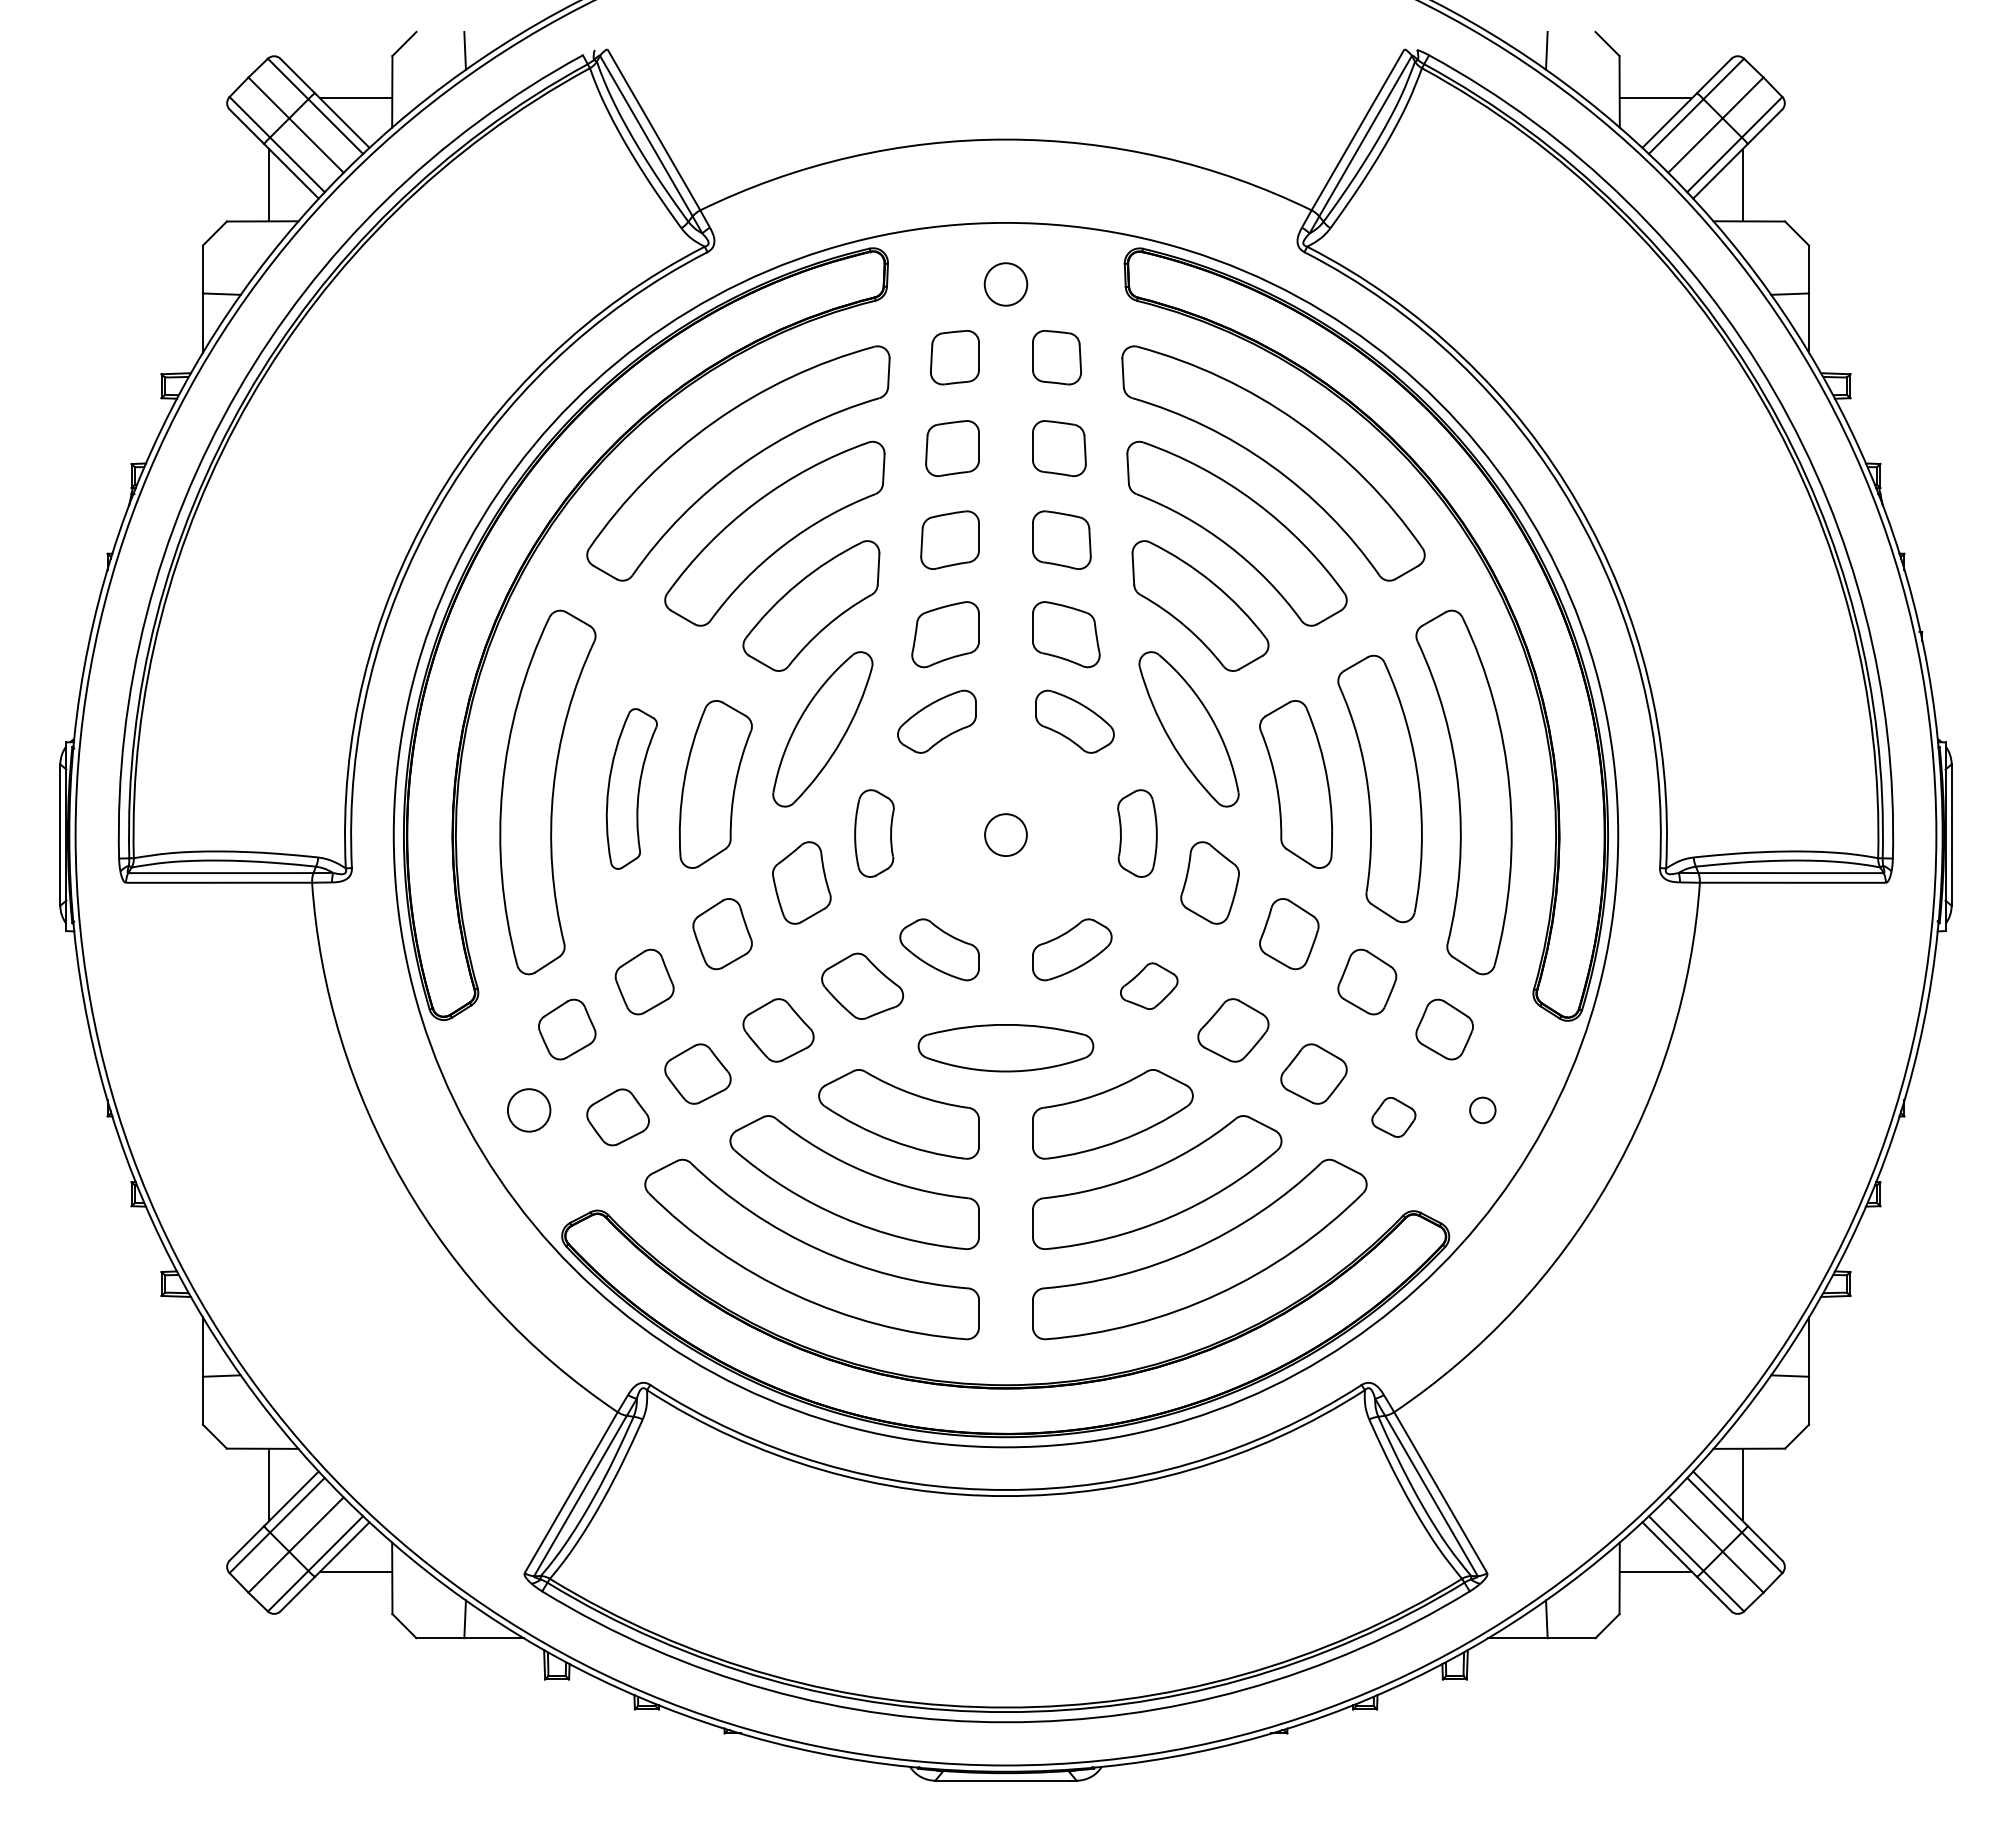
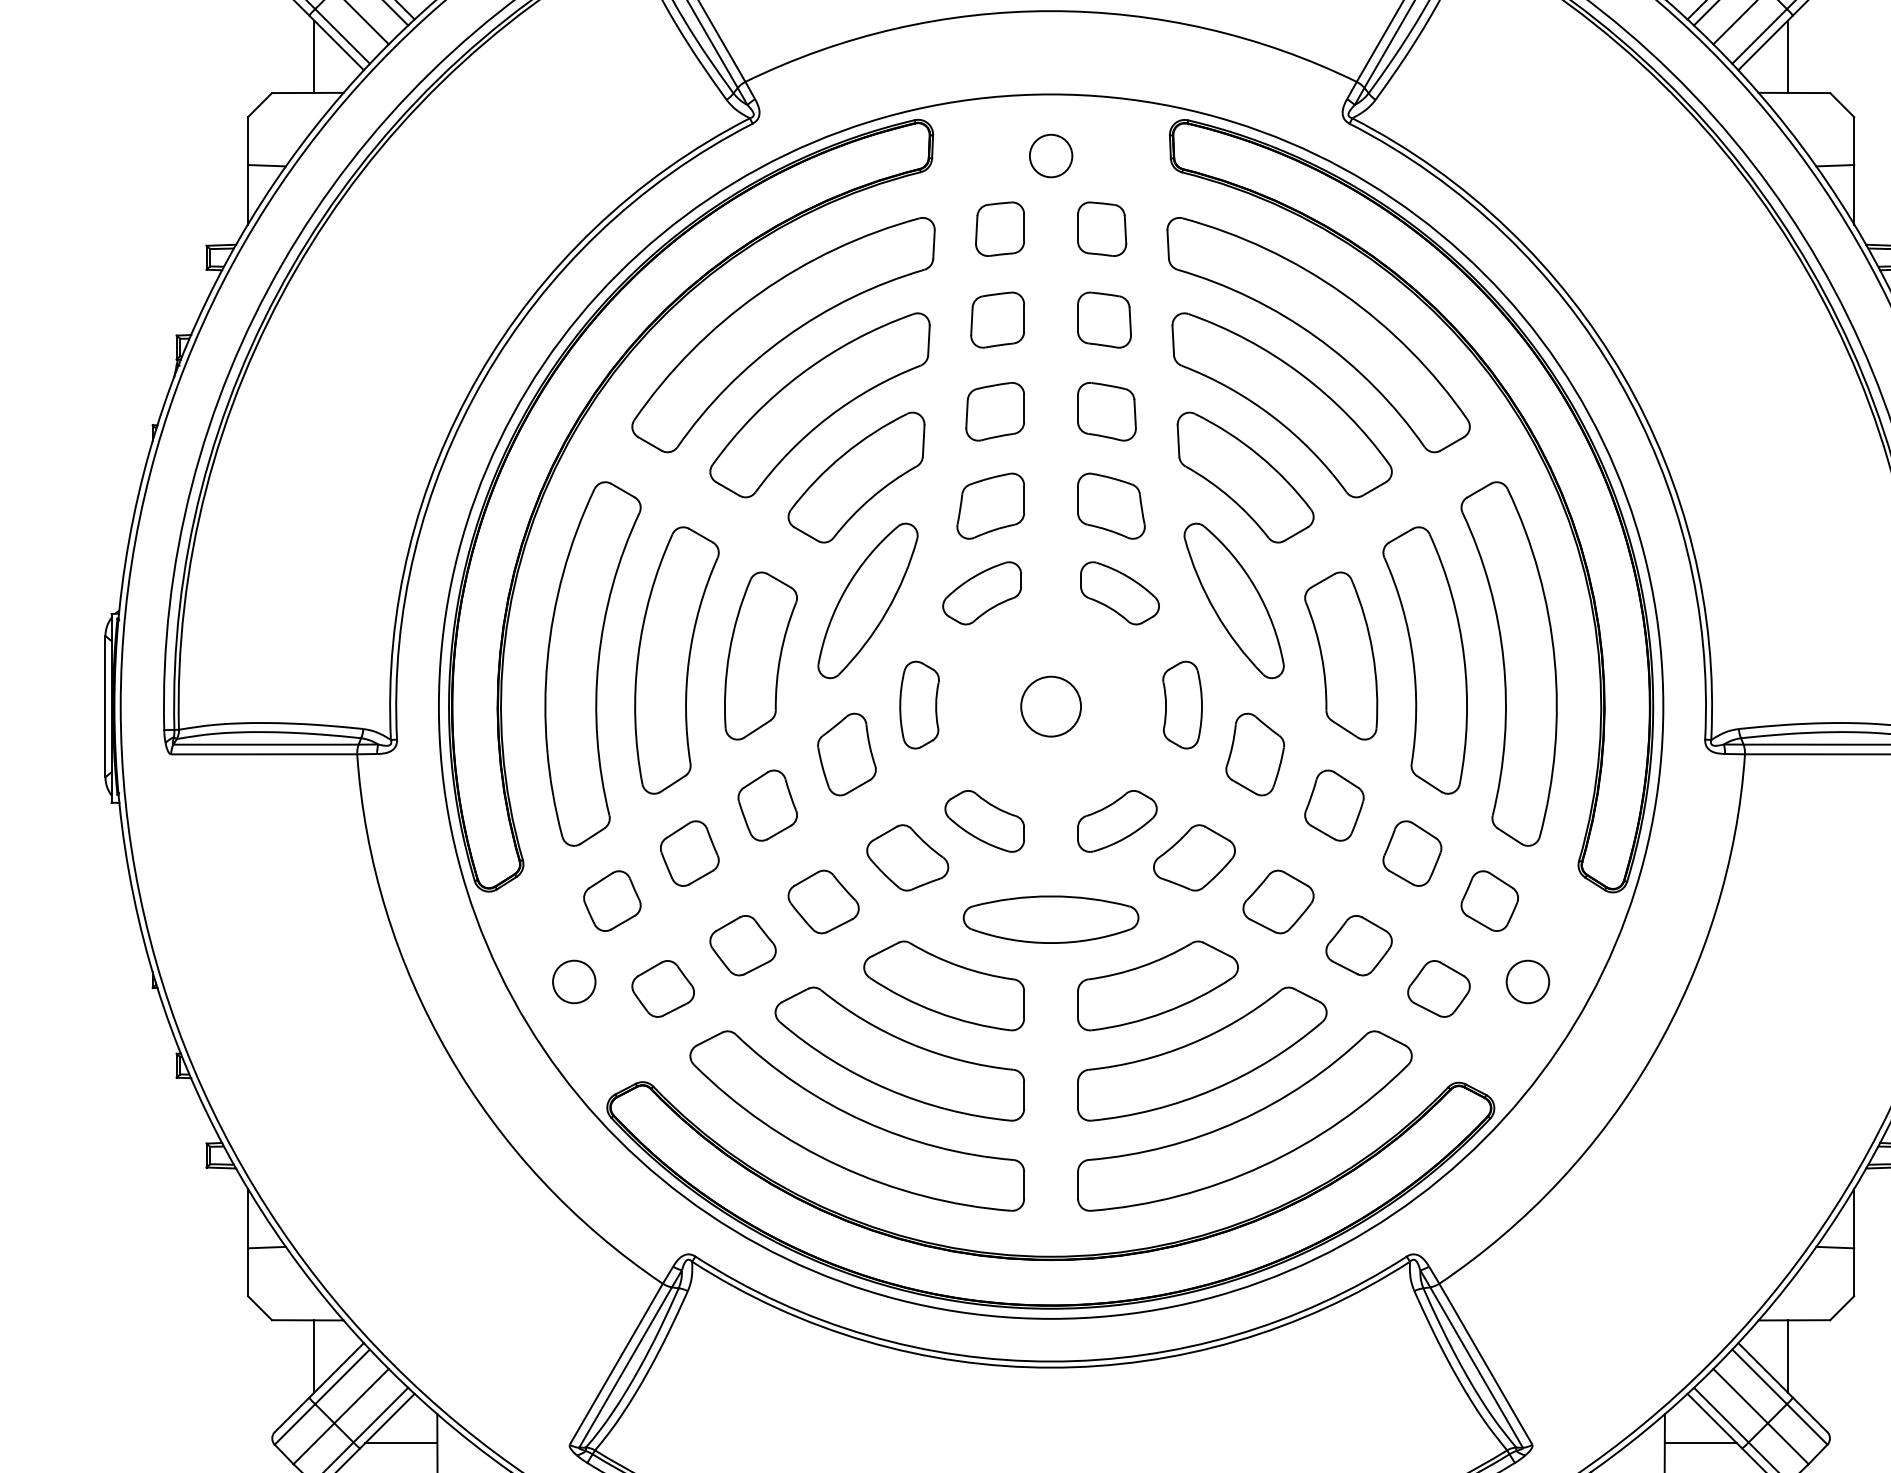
part: (631, 788) -> (676, 660), size x1.67
circle: (1005, 835) -> (1050, 707), size x1.43
part: (1148, 985) -> (1193, 857), size x1.43
circle: (1482, 1110) -> (1527, 982), size x1.67
part: (1393, 1117) -> (1438, 989), size x1.43

